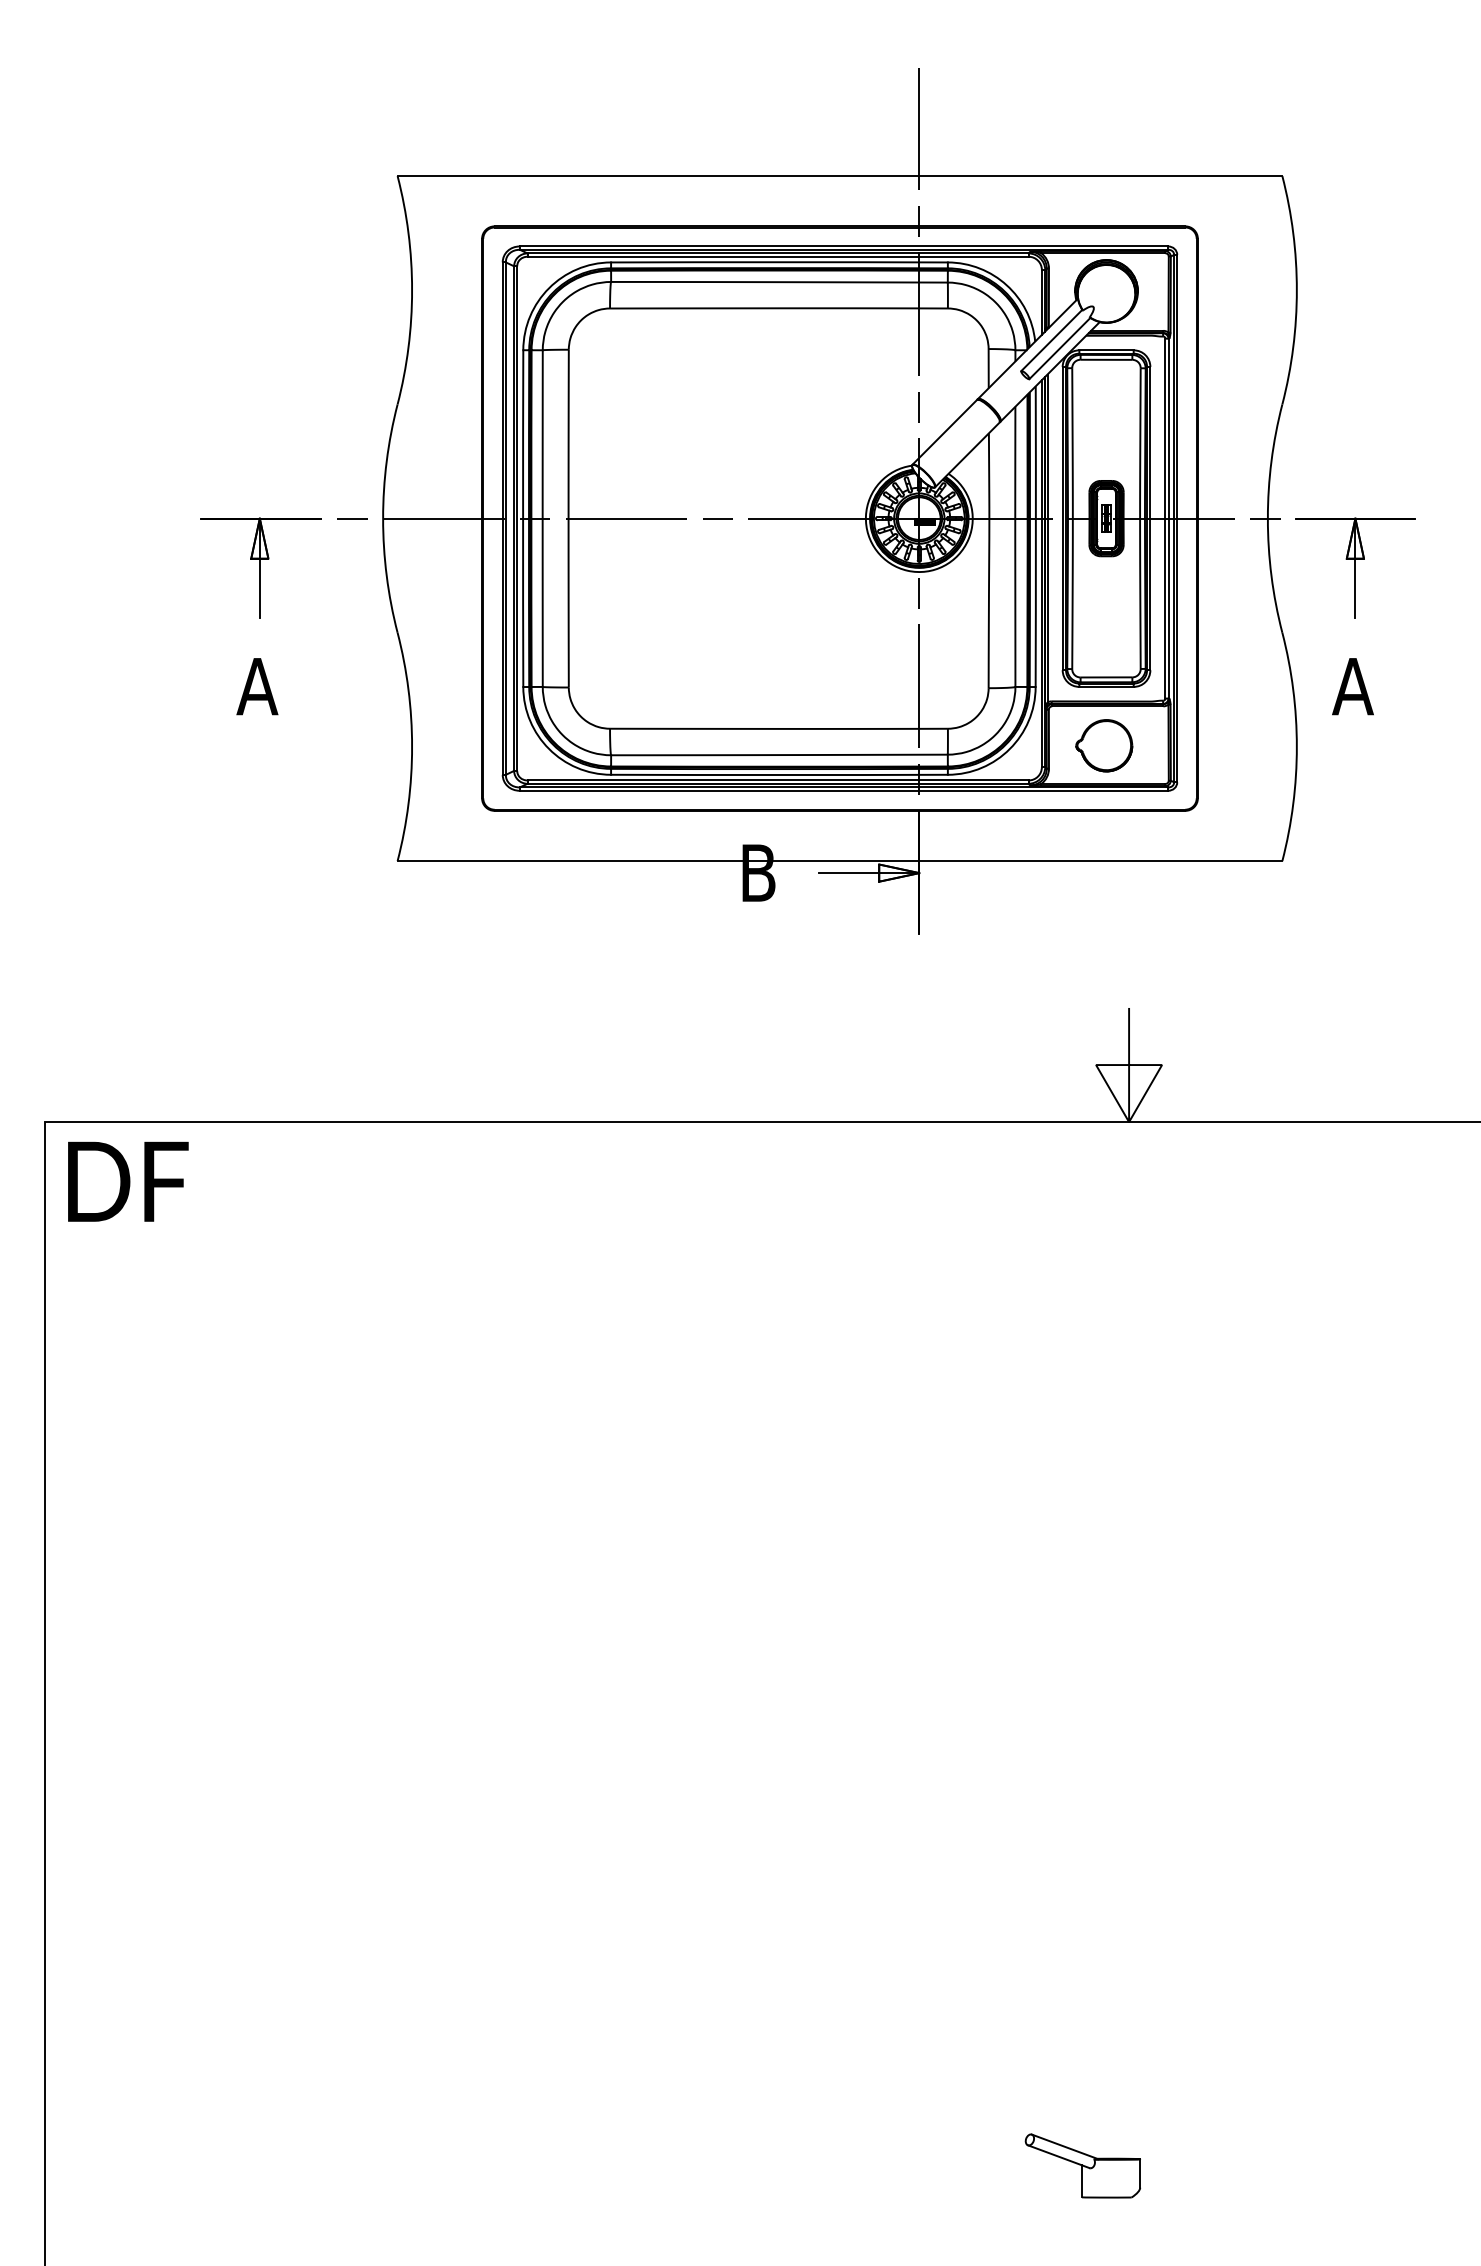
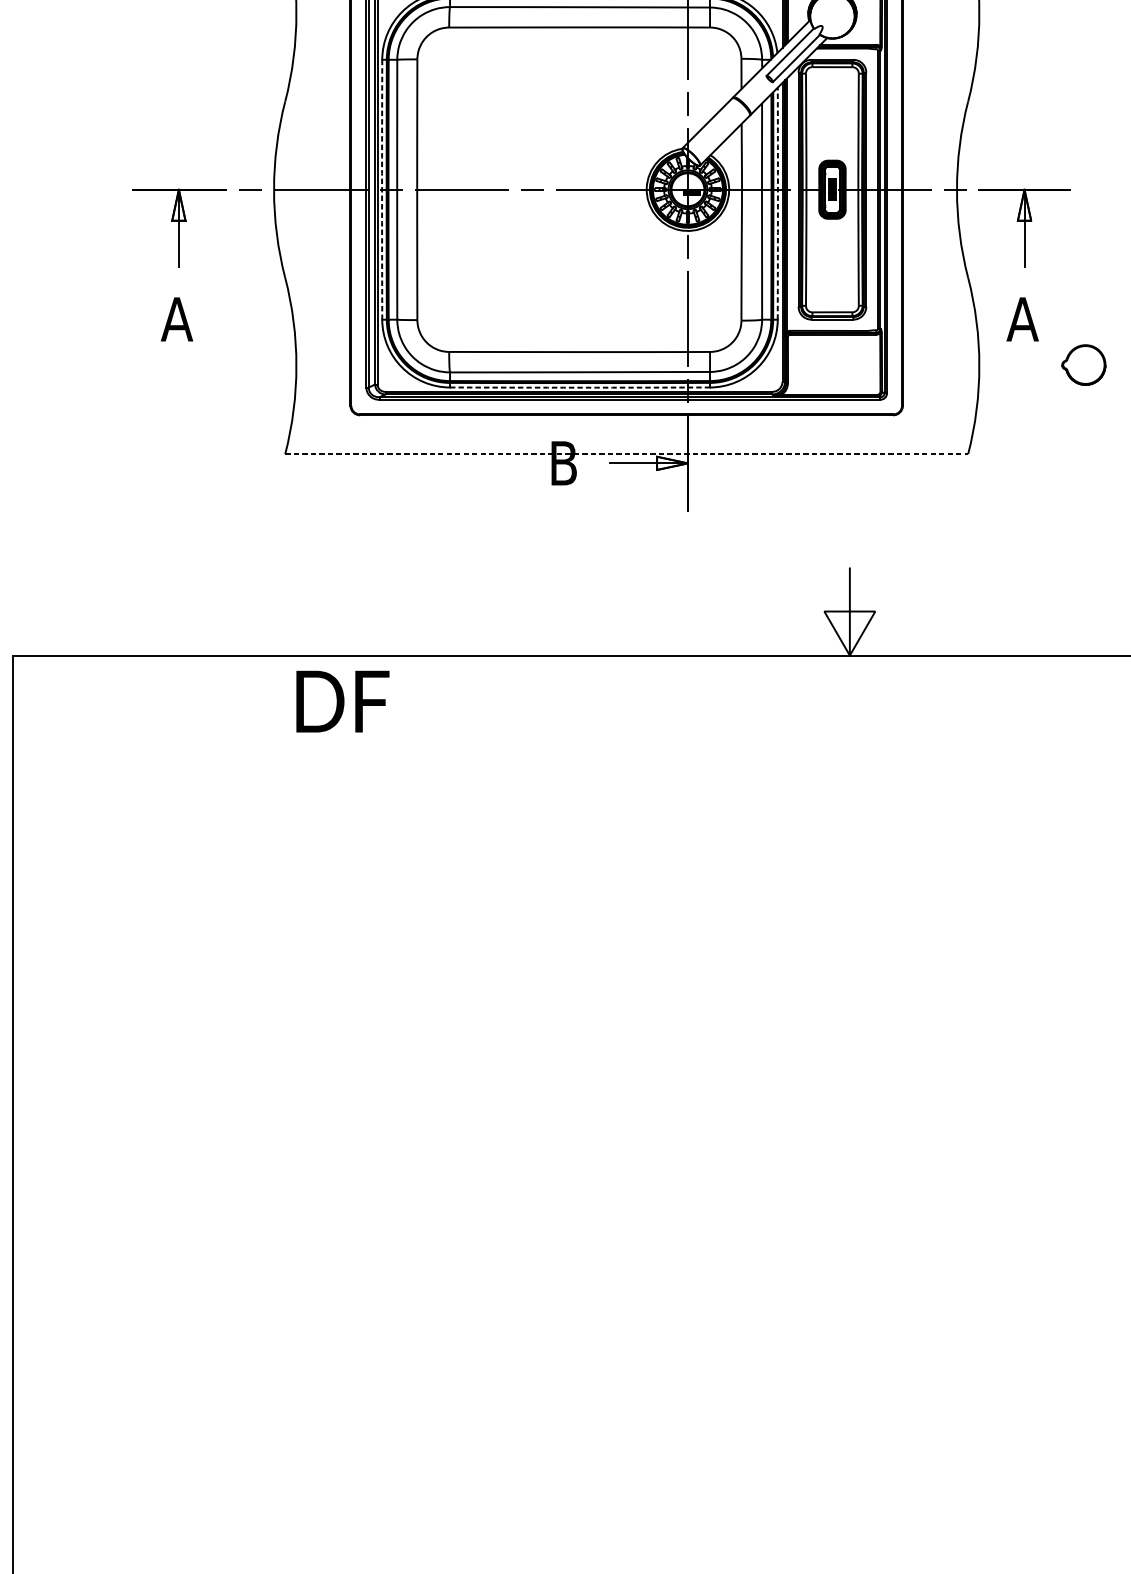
arc: (523, 518) -> (382, 189), solid -> dashed
arc: (1035, 536) -> (777, 203), solid -> dashed
part: (1104, 745) -> (1084, 364), moved
arc: (779, 775) -> (580, 388), solid -> dashed
line: (840, 861) -> (627, 454), solid -> dashed
text: (128, 1181) -> (343, 701), moved
part: (1082, 2165) -> (813, 1460), removed

